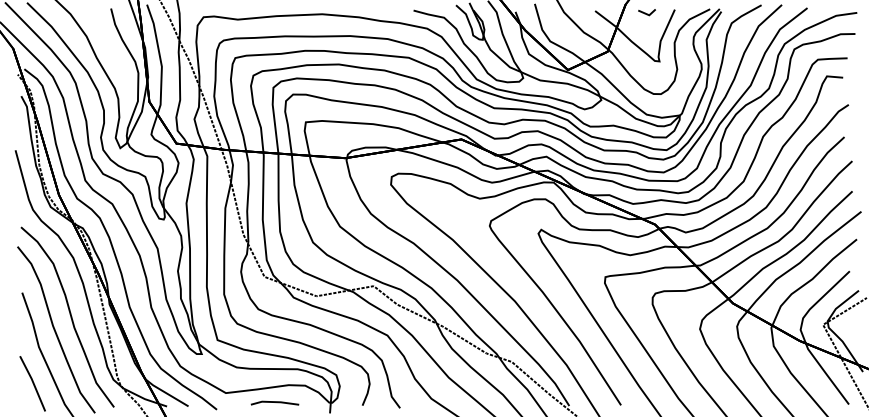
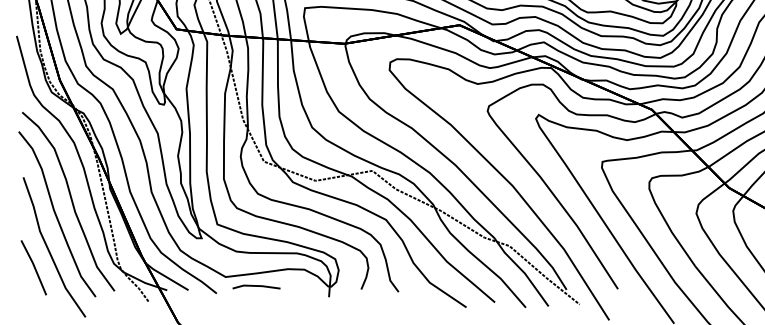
line: (274, 402) -> (256, 286), moved

